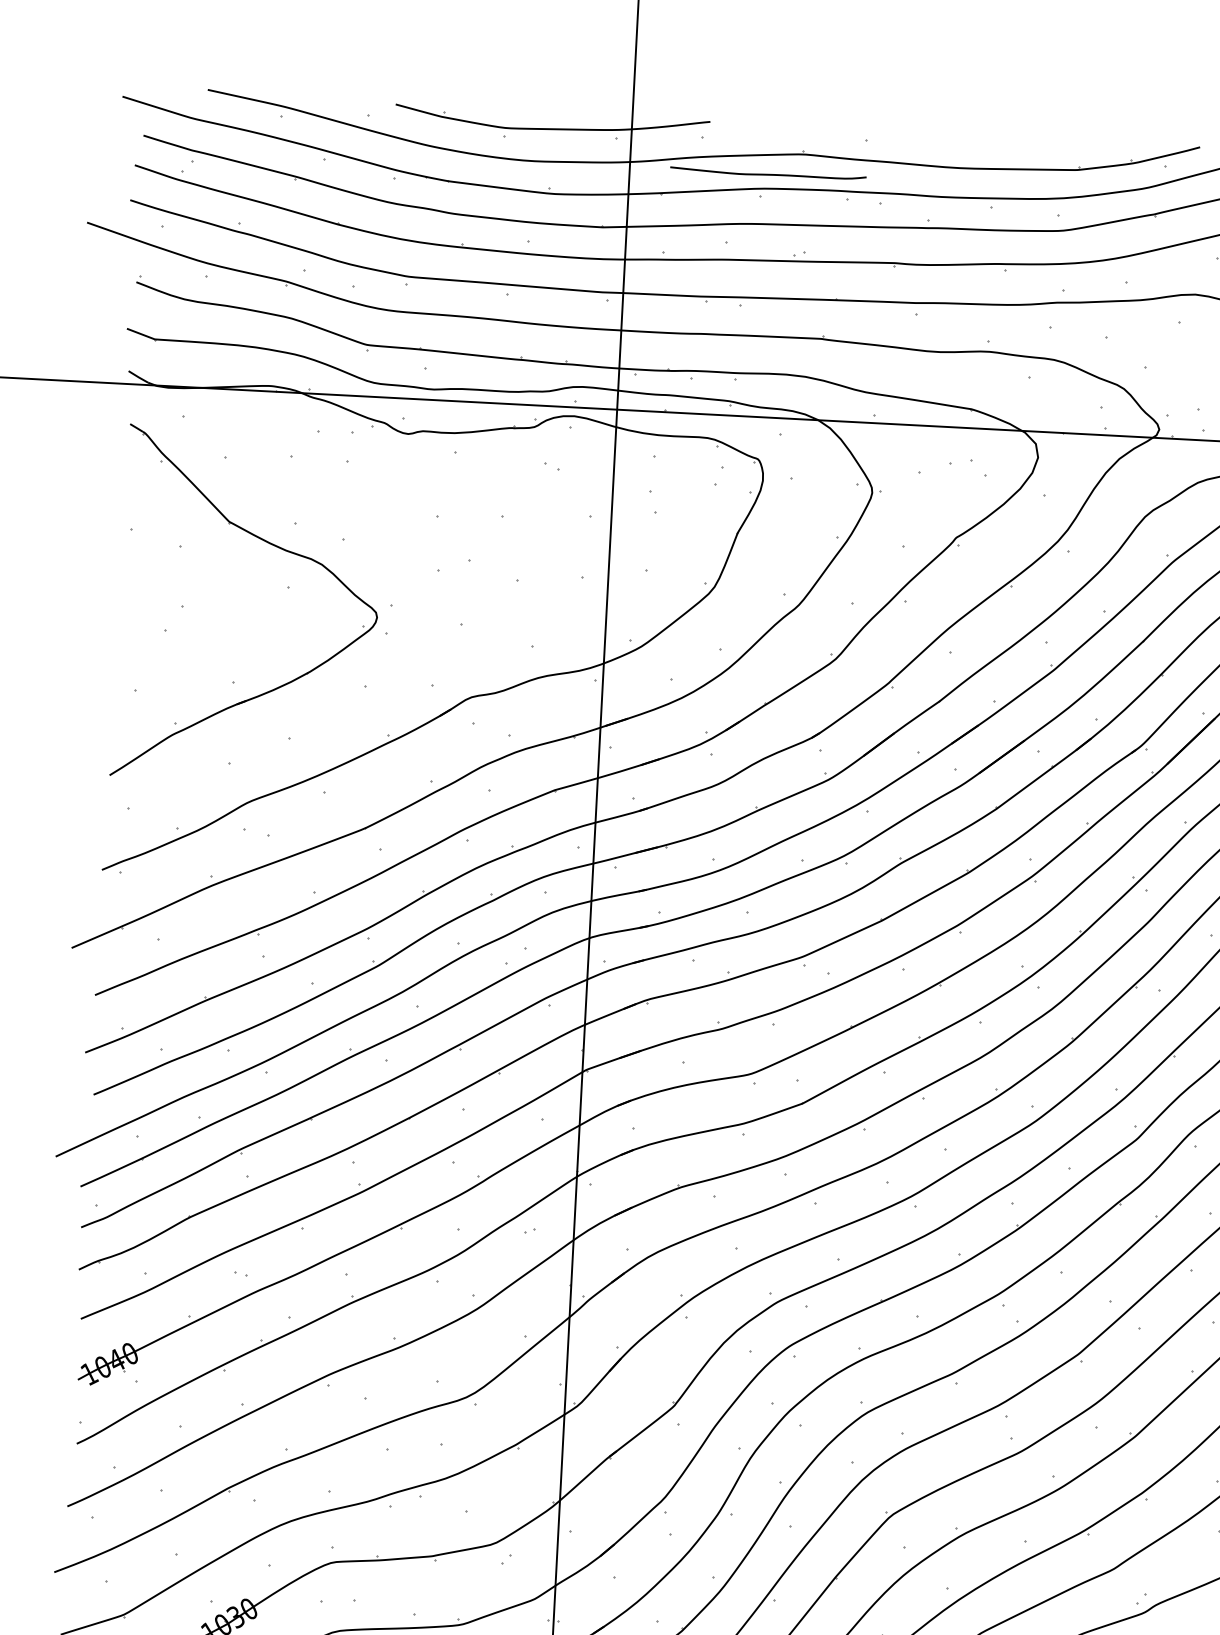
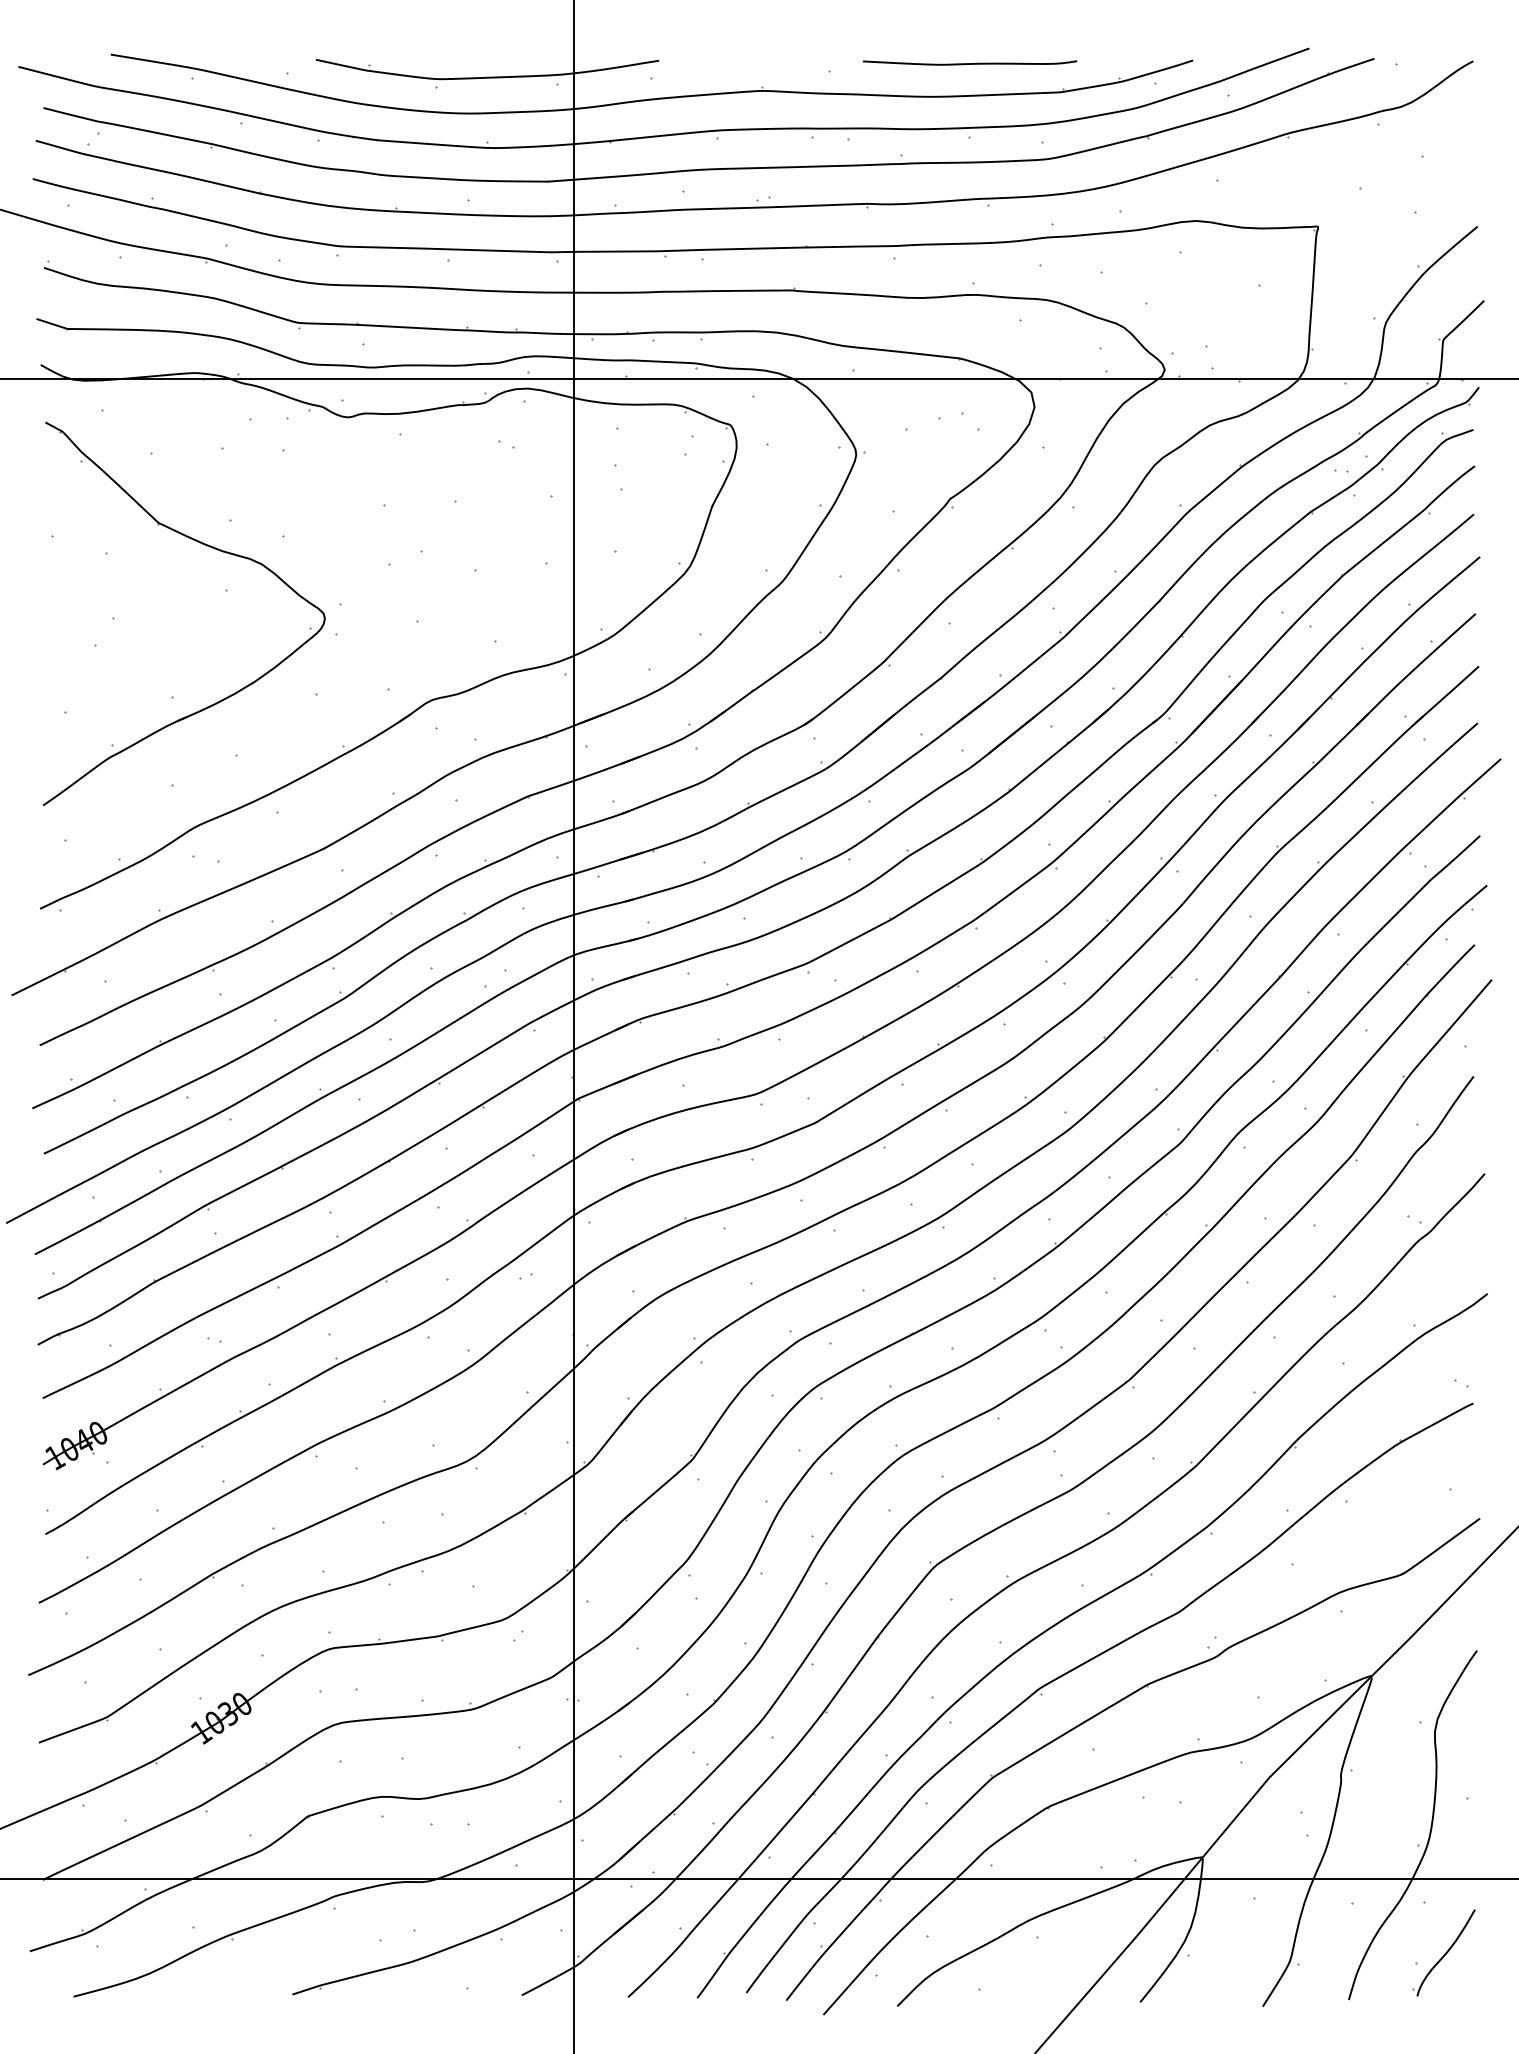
curve: (768, 174) -> (970, 63), moved

